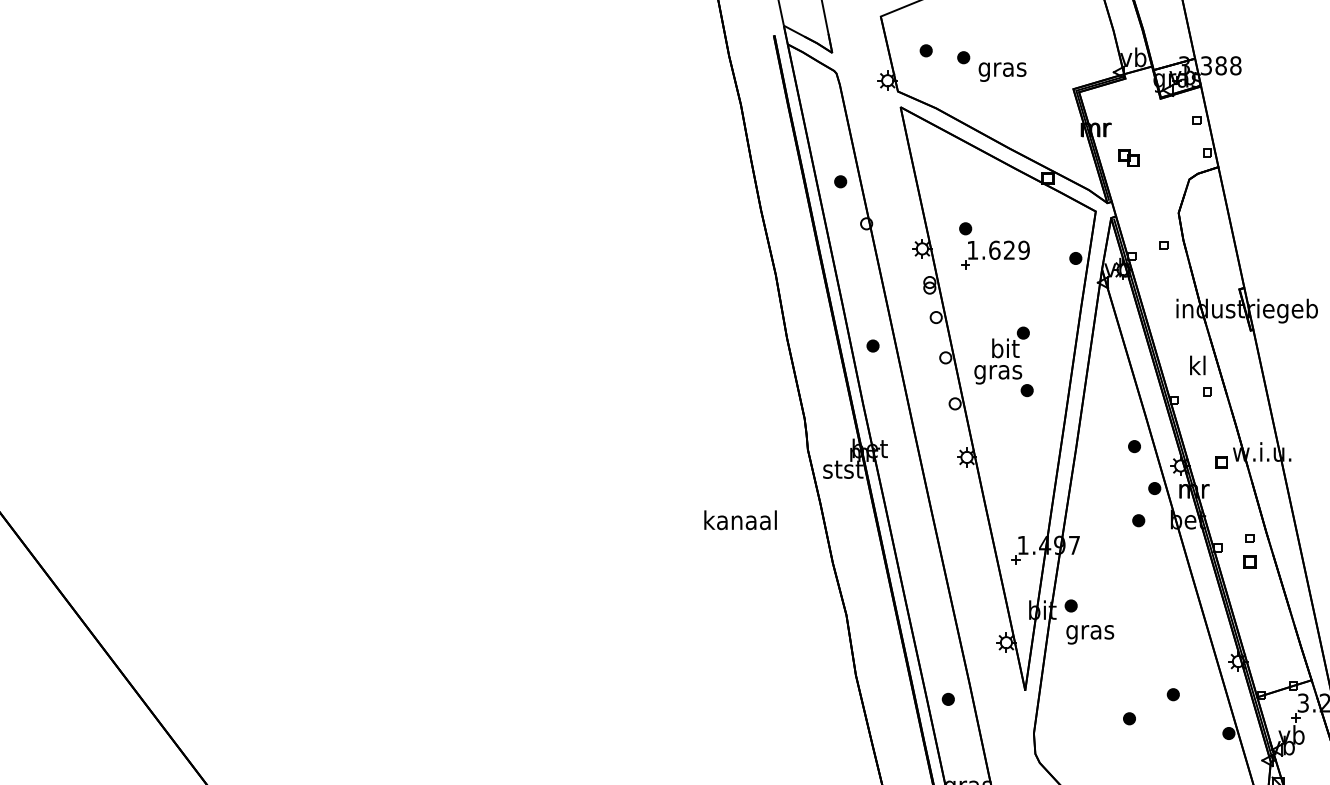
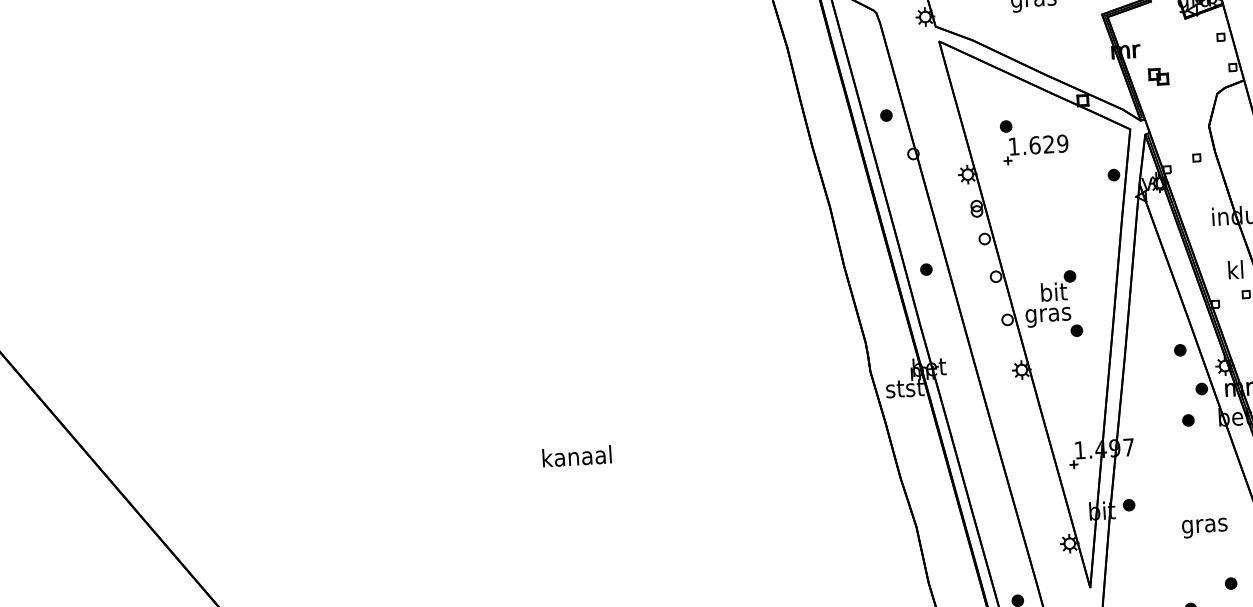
part: (994, 245) -> (1034, 140), moved
part: (1003, 361) -> (1052, 304), moved
text: (740, 520) -> (576, 456), moved
text: (1090, 634) -> (1205, 527), moved

